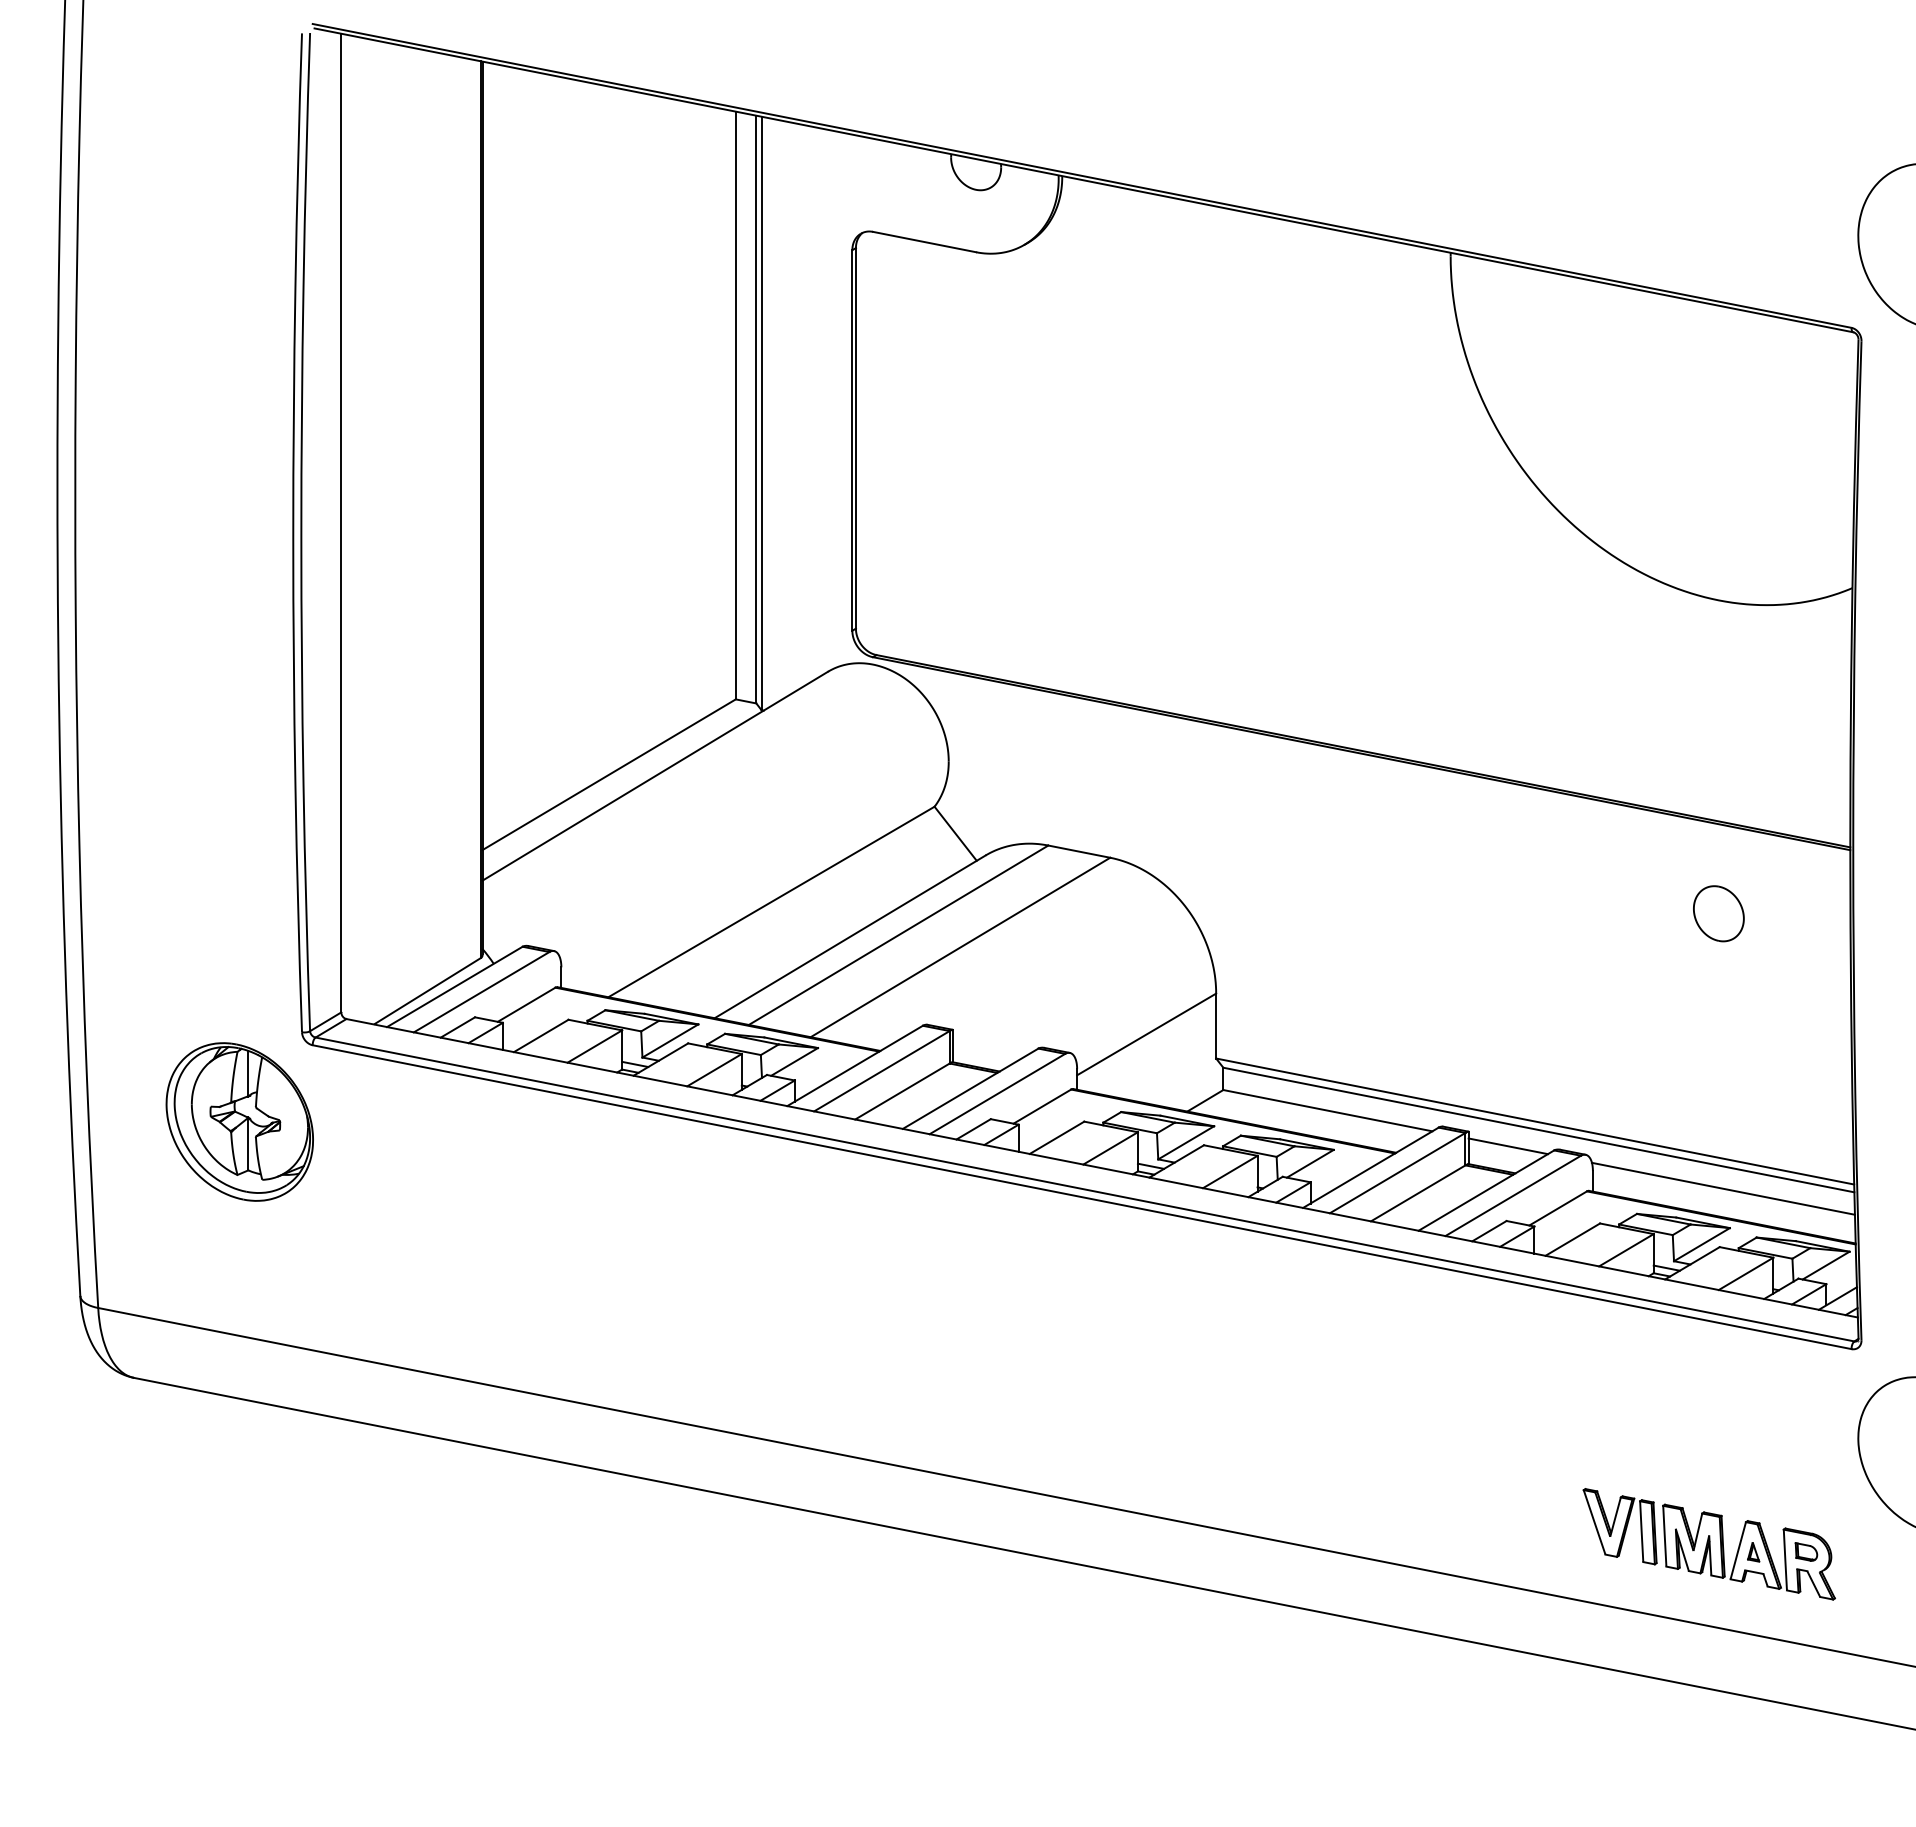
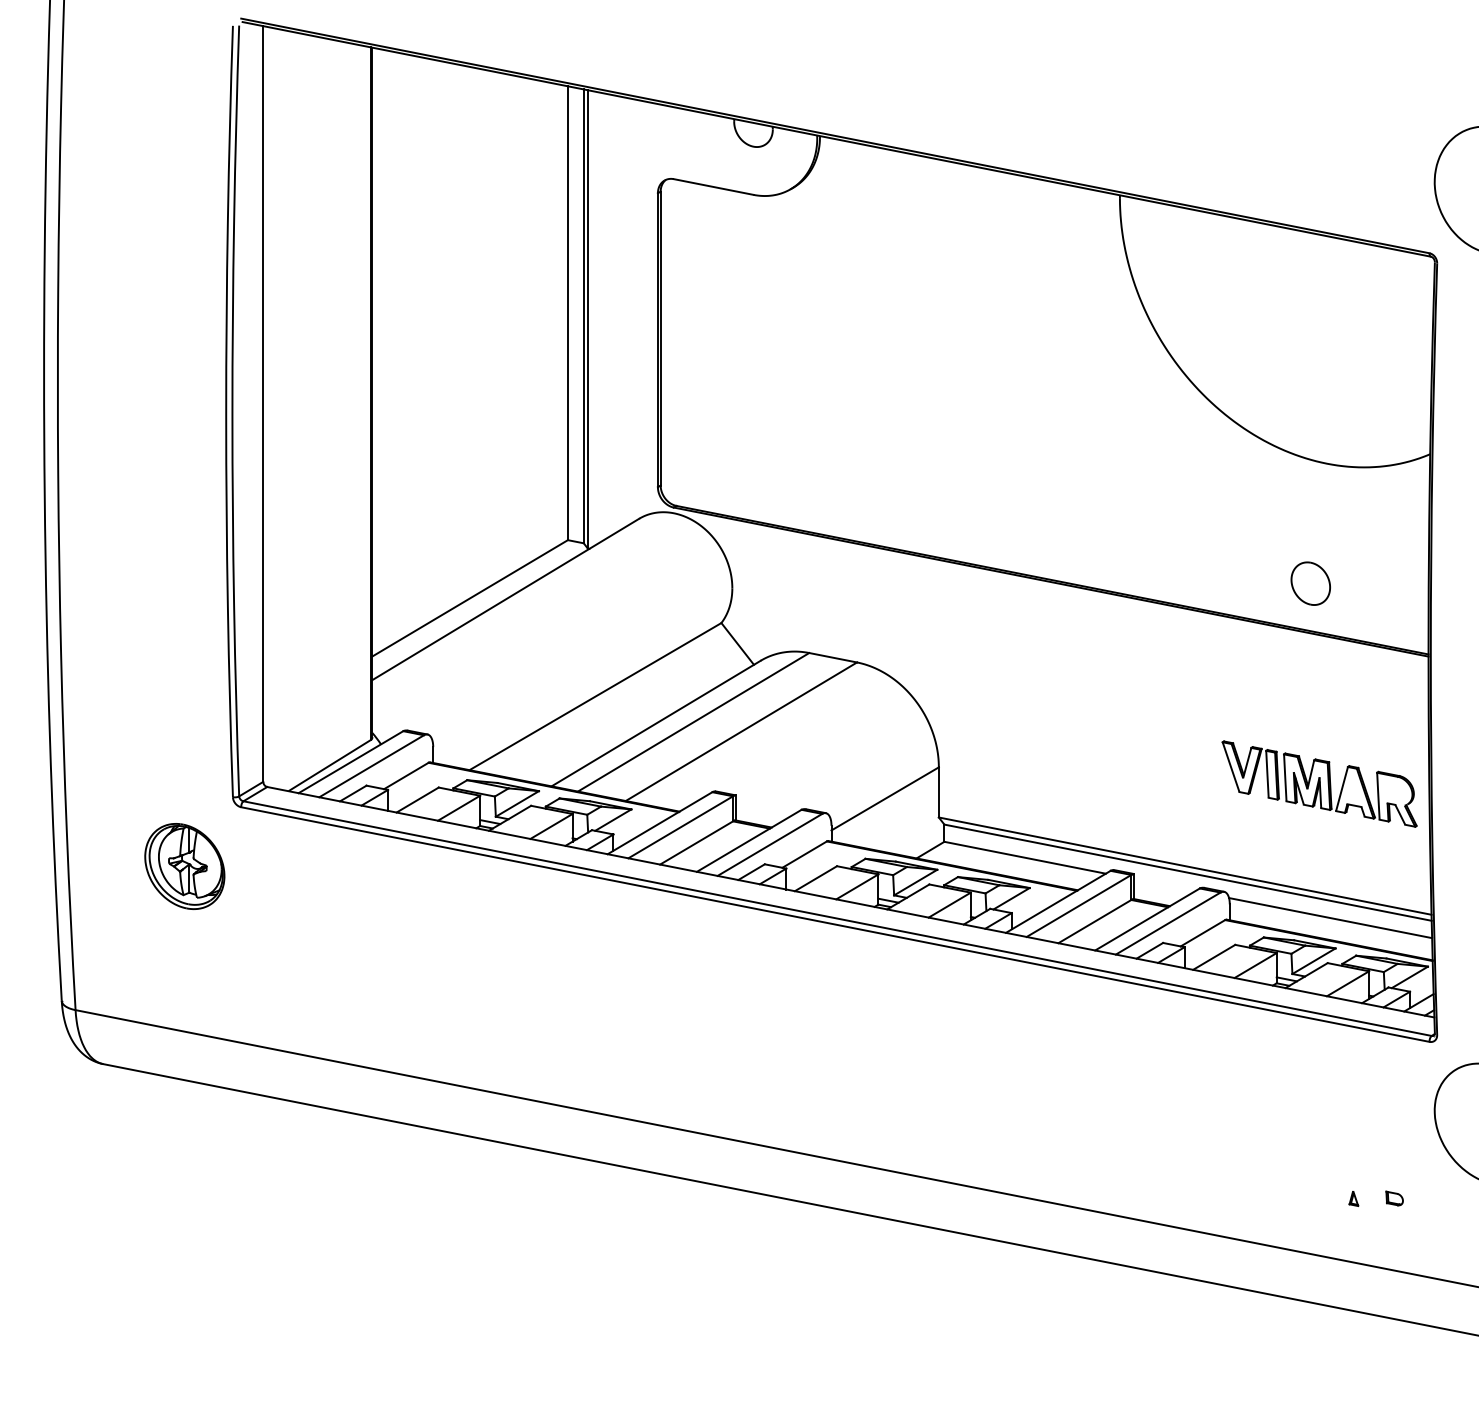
part: (1718, 913) -> (1310, 583), moved
part: (239, 1121) -> (184, 866), size x0.7
line: (1507, 1146) -> (1163, 885), removed
part: (1708, 1544) -> (1319, 784), moved

